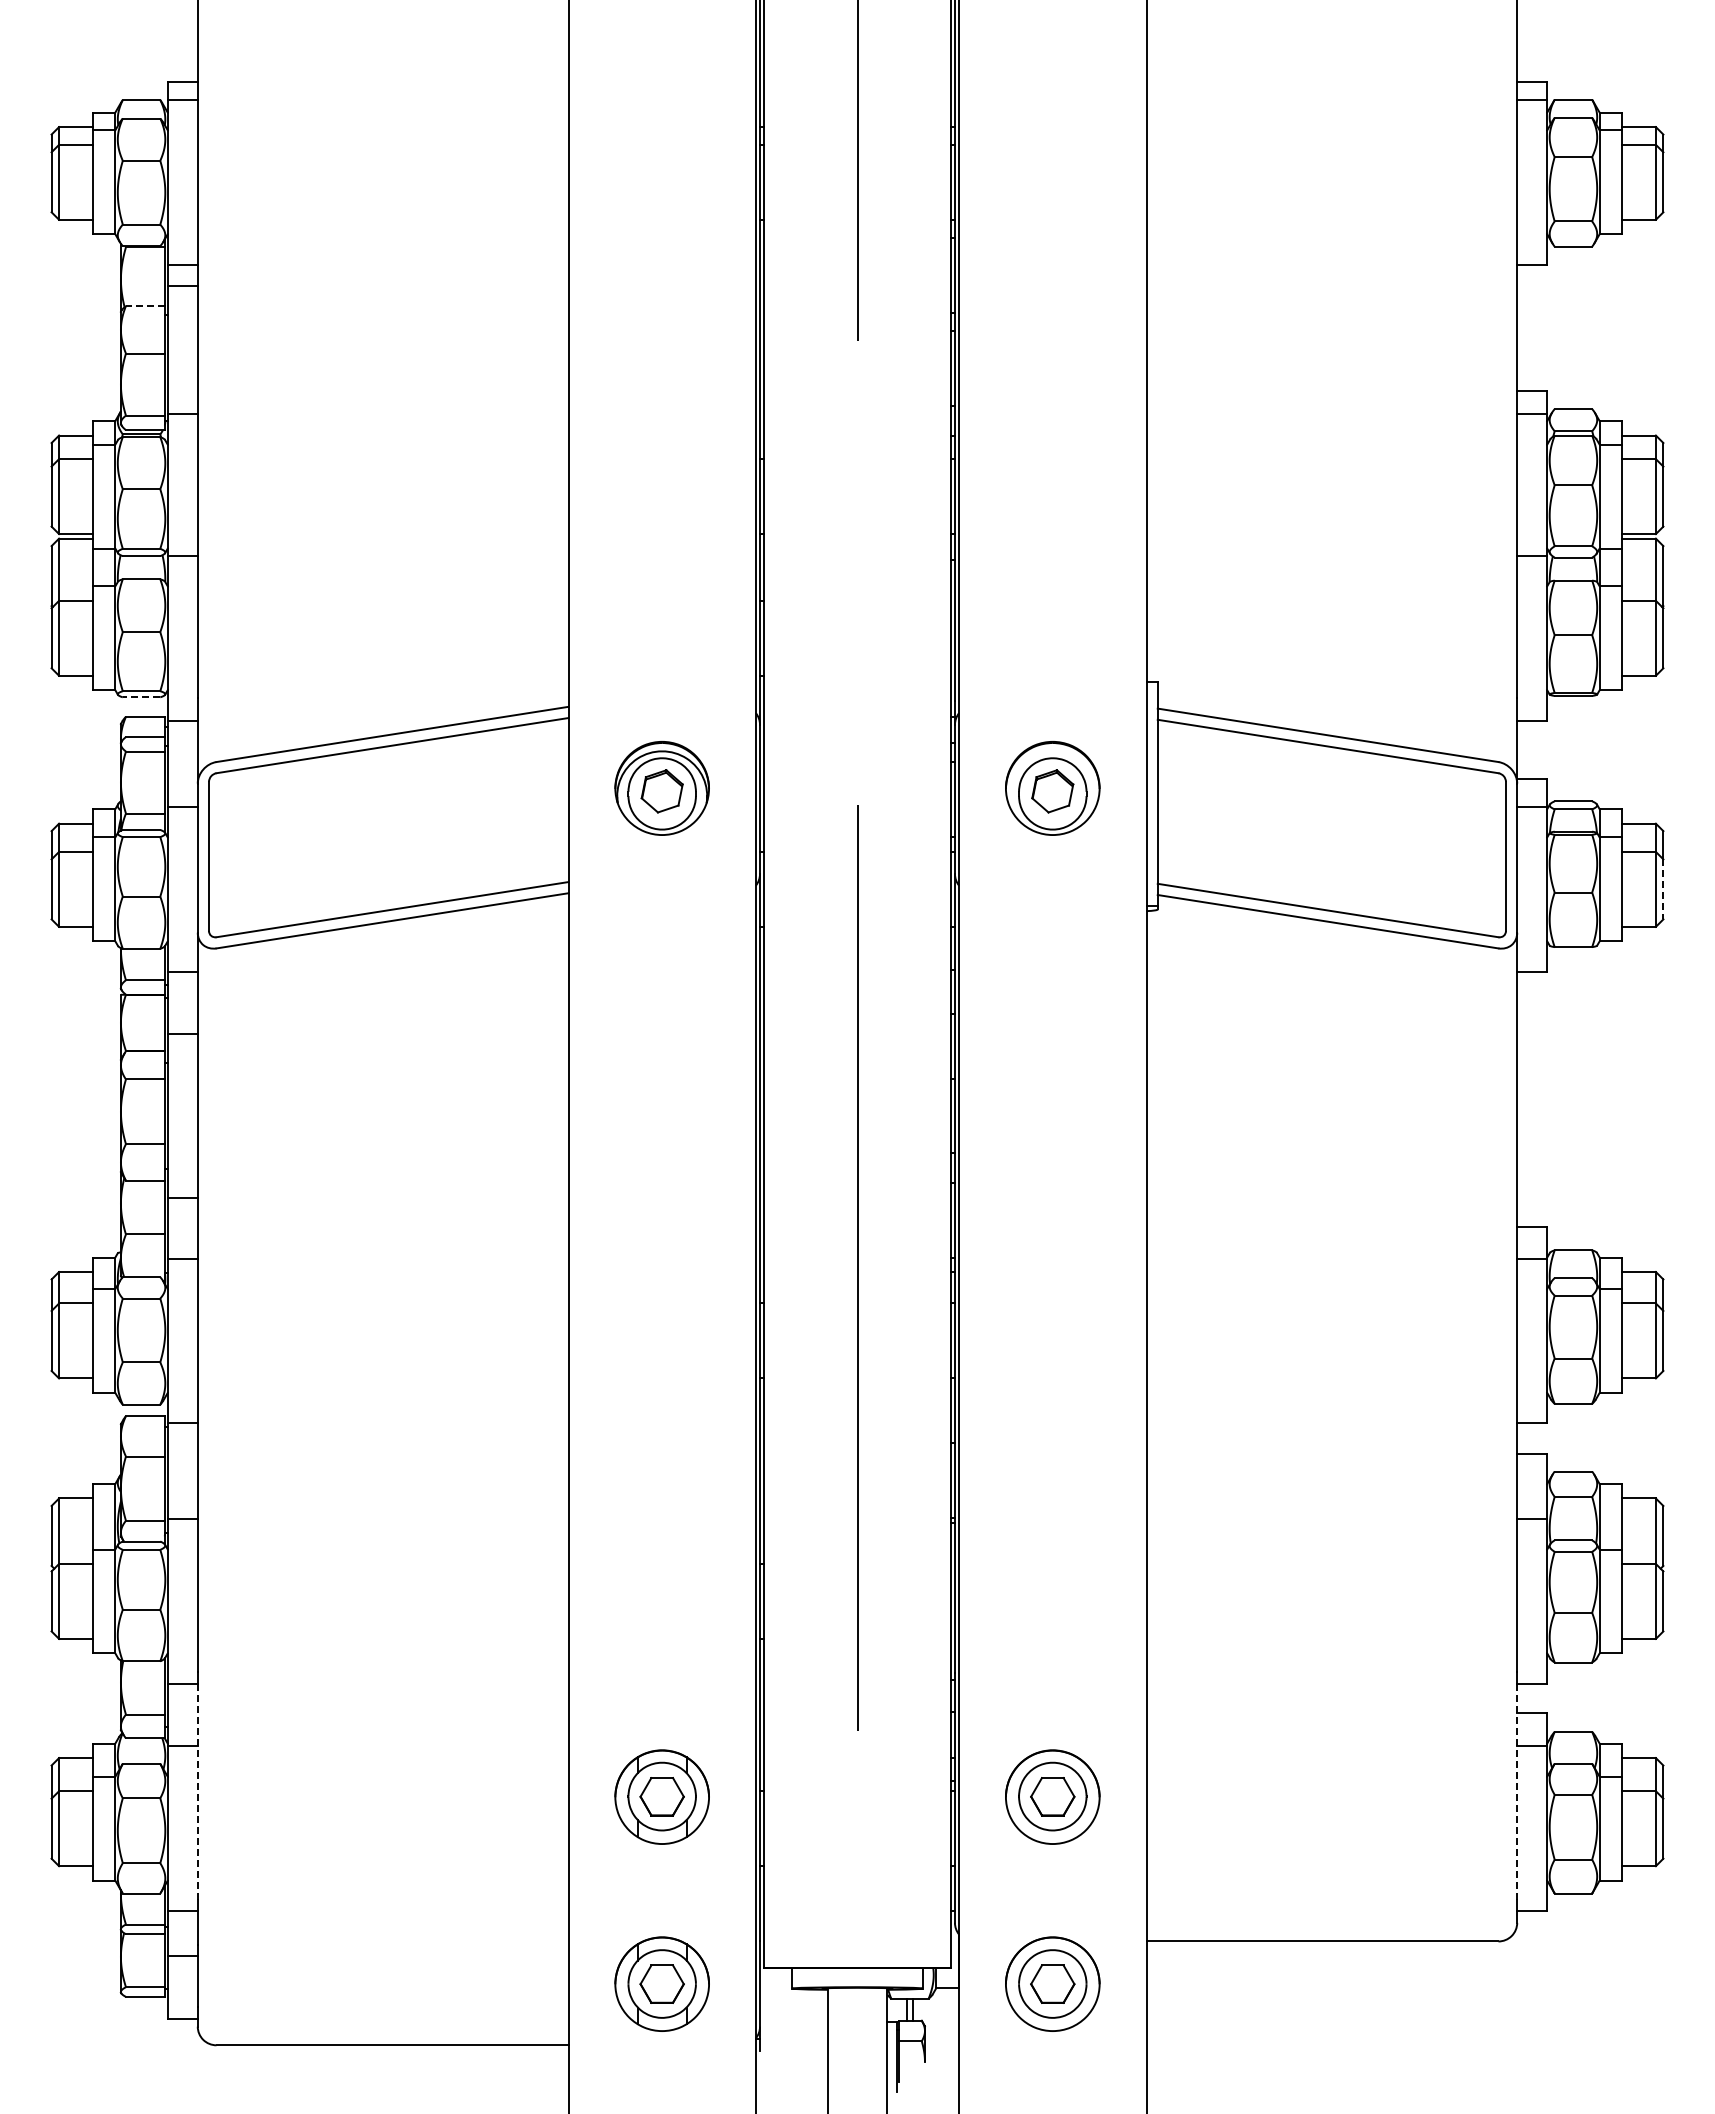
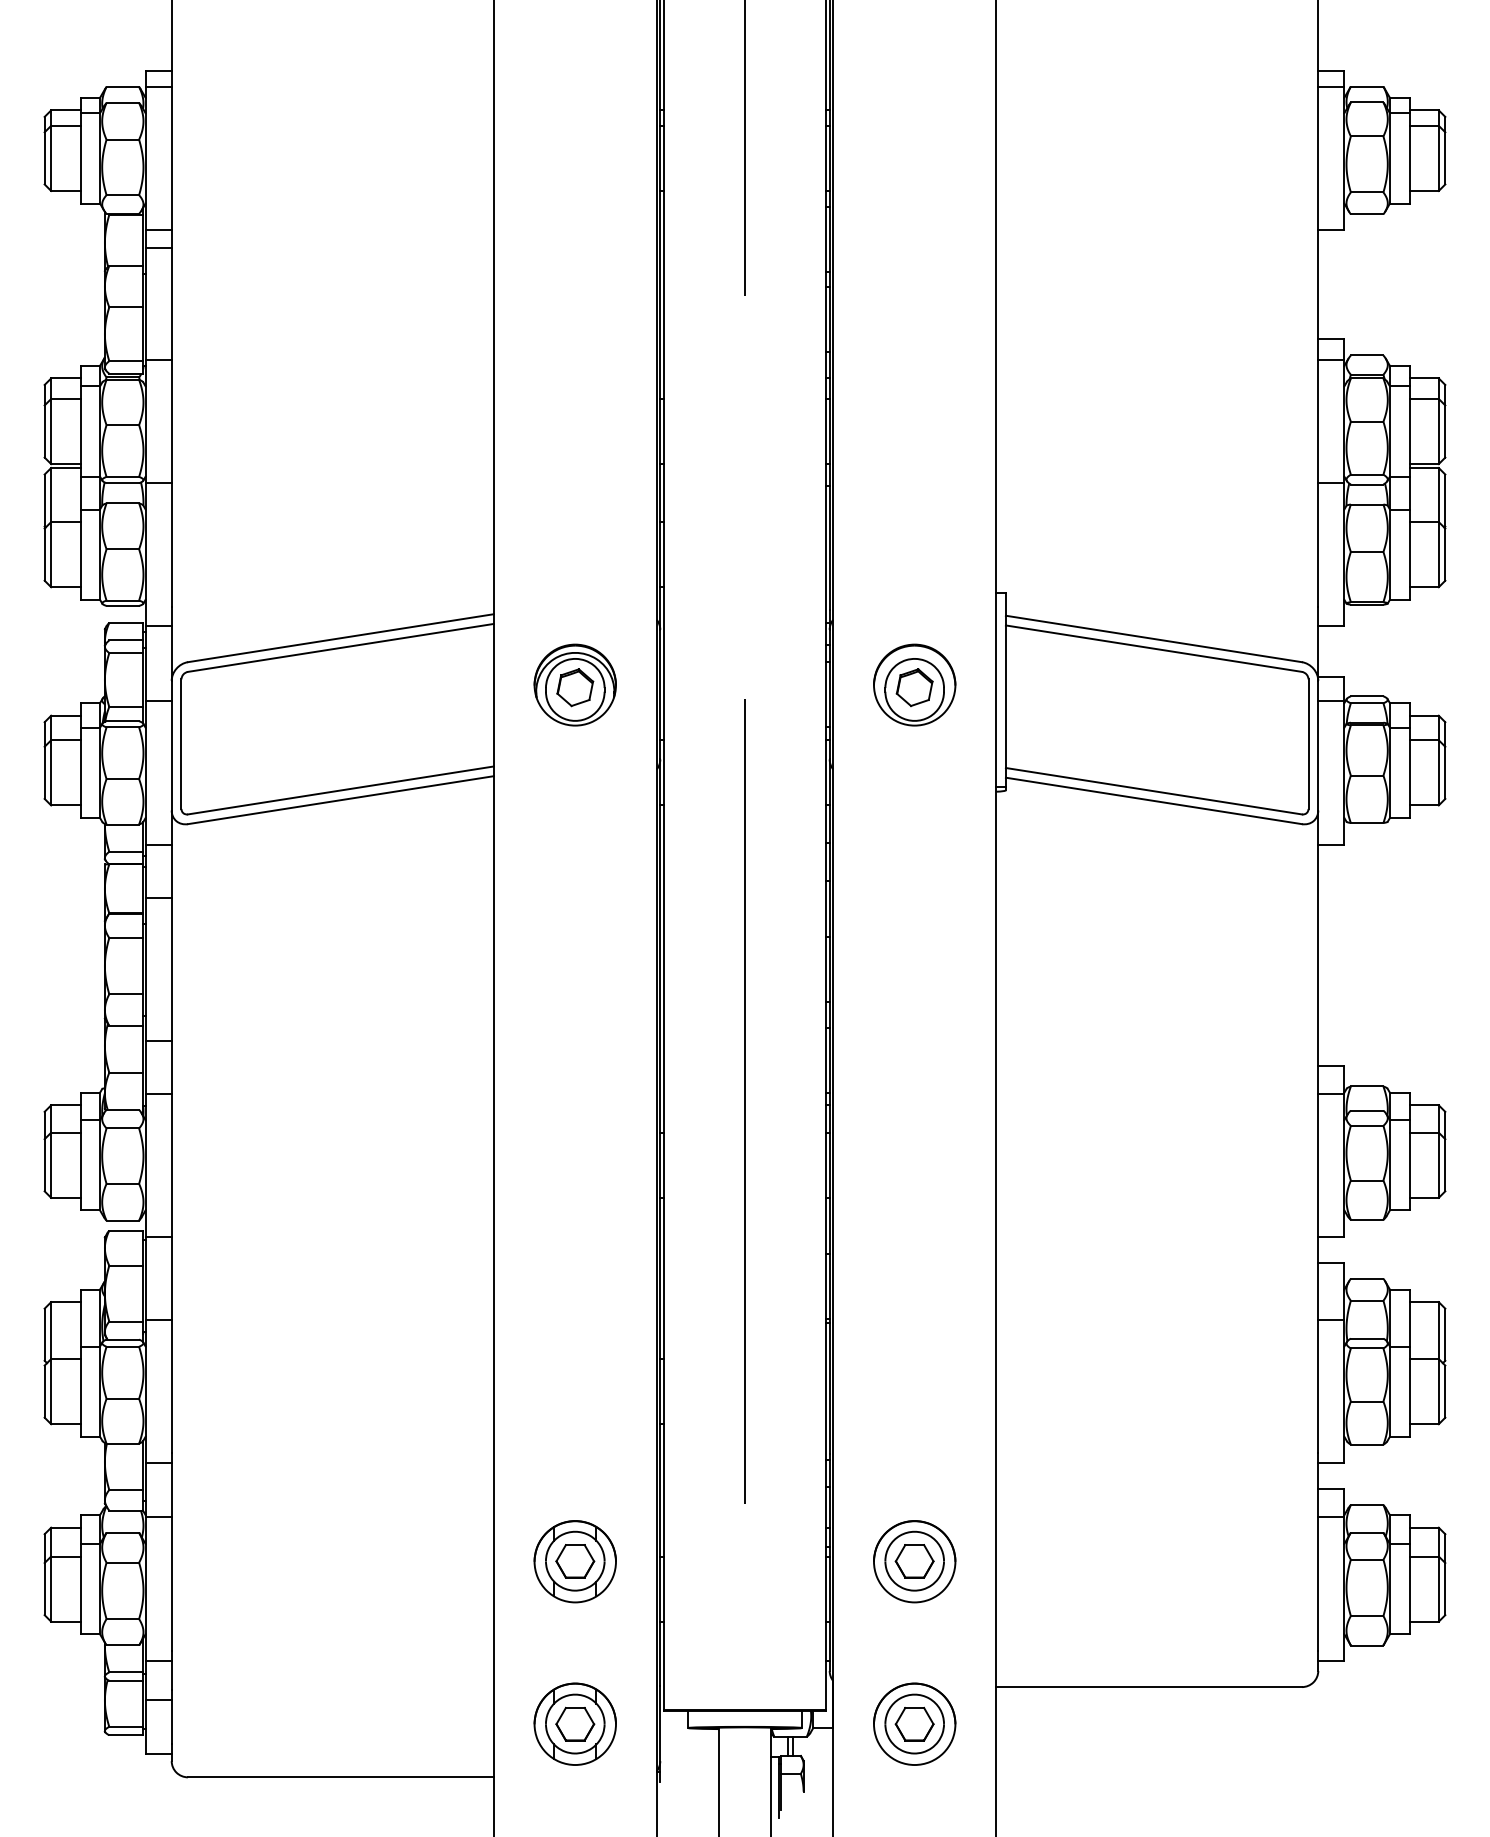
line: (144, 306) -> (125, 266), dashed -> solid
line: (141, 697) -> (122, 606), dashed -> solid
line: (1663, 889) -> (1445, 772), dashed -> solid
line: (197, 1791) -> (171, 1556), dashed -> solid
line: (1517, 1791) -> (1318, 1556), dashed -> solid

